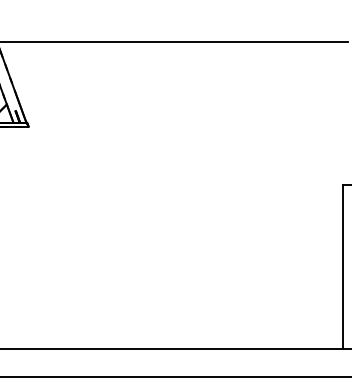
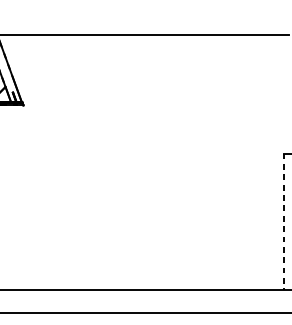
line: (342, 267) -> (284, 222), solid -> dashed

